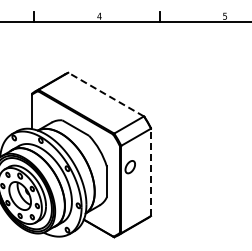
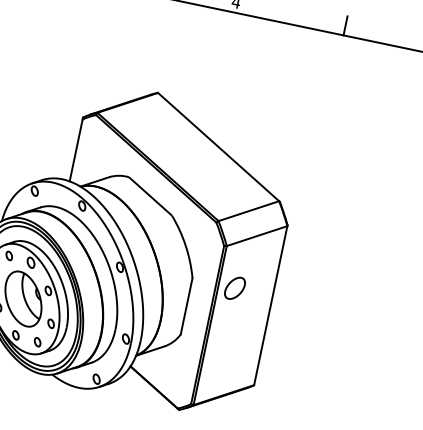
line: (106, 94) -> (219, 147), dashed -> solid
line: (151, 172) -> (271, 306), dashed -> solid

